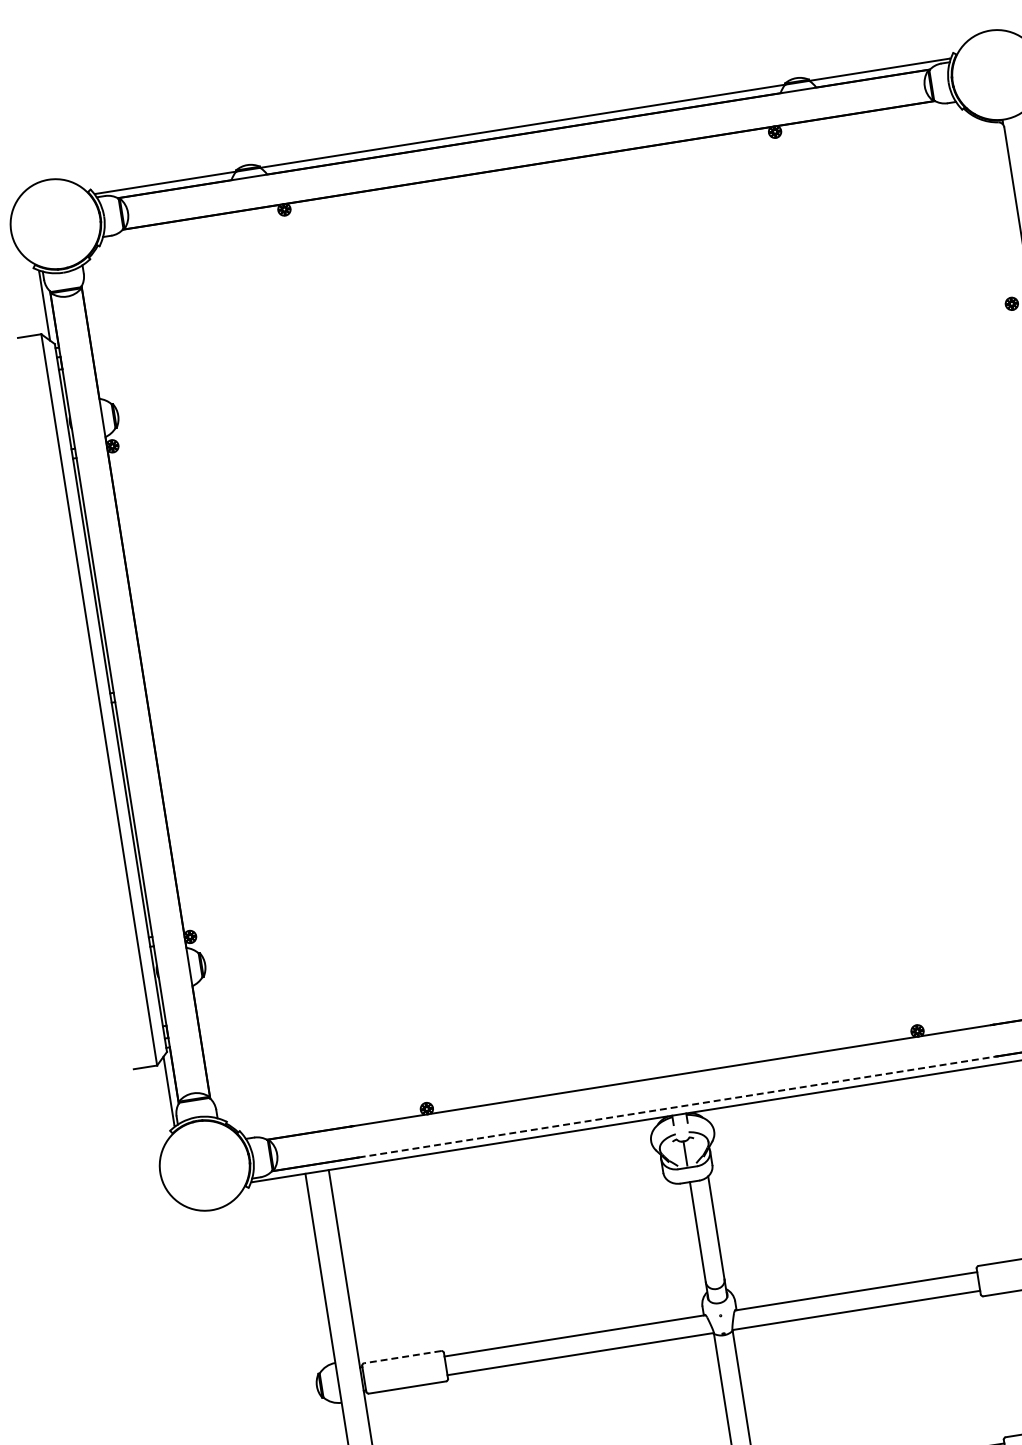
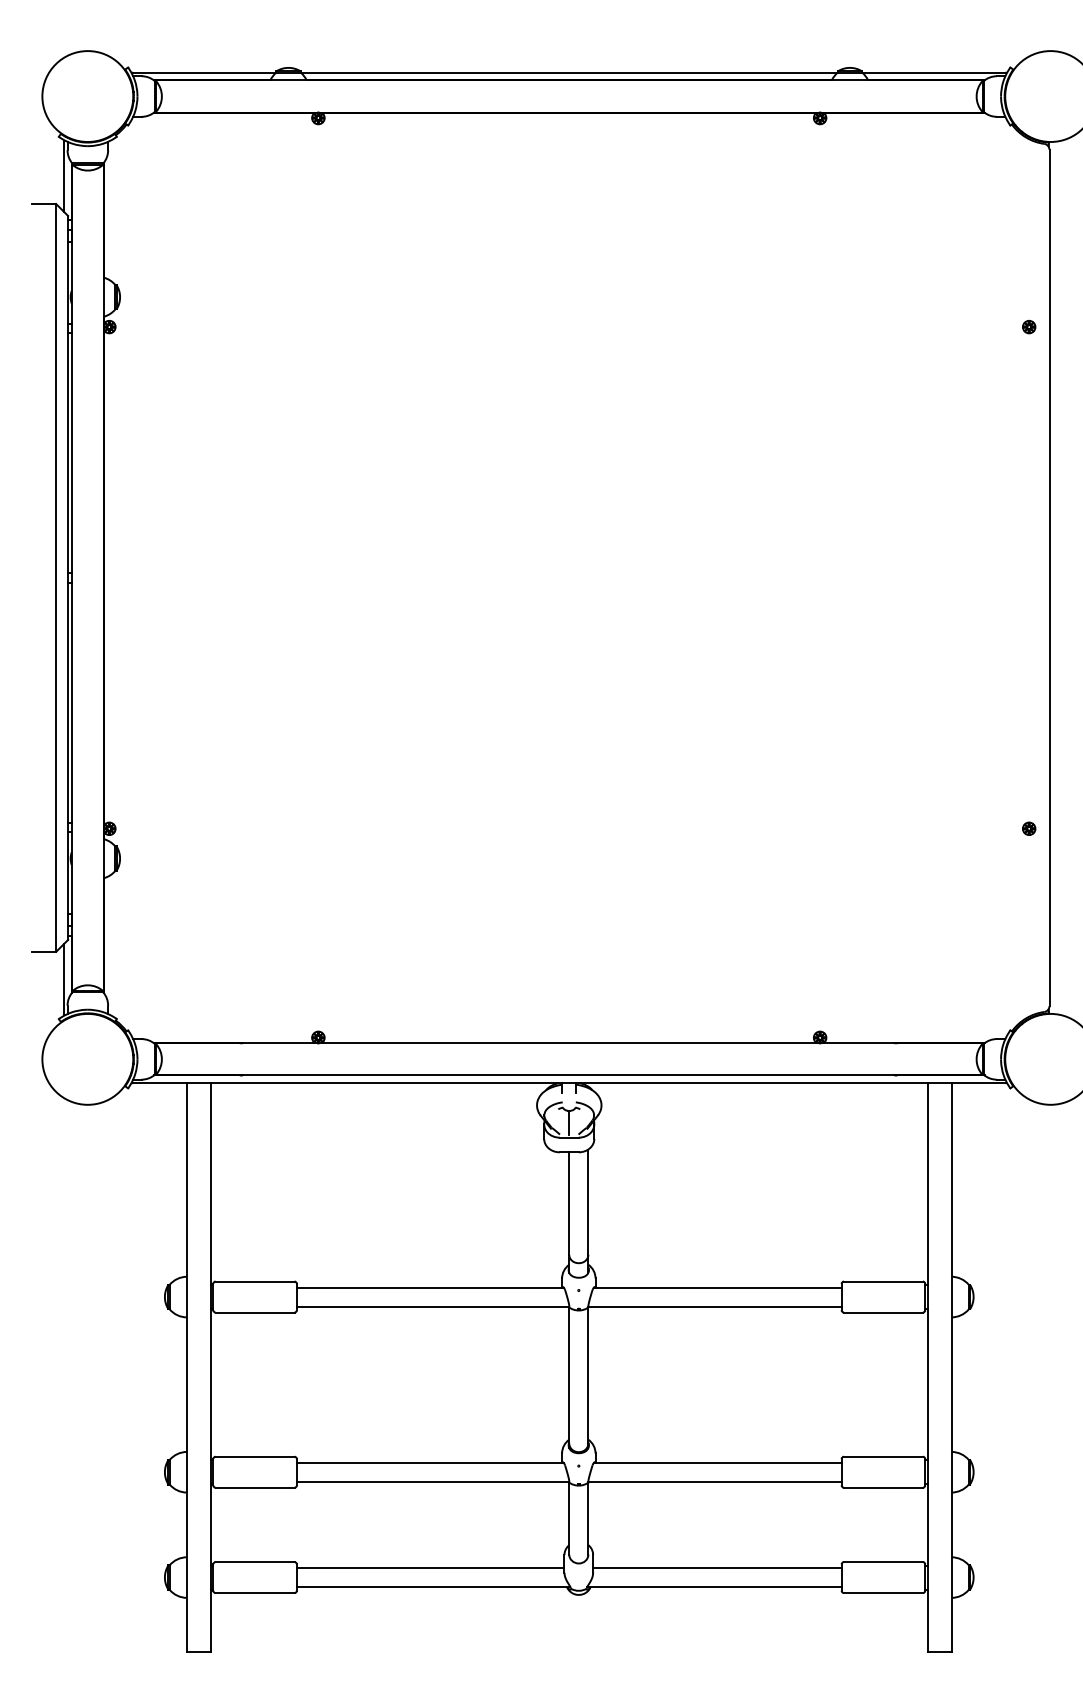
line: (677, 1107) -> (568, 1075), dashed -> solid
line: (402, 1357) -> (254, 1281), dashed -> solid

